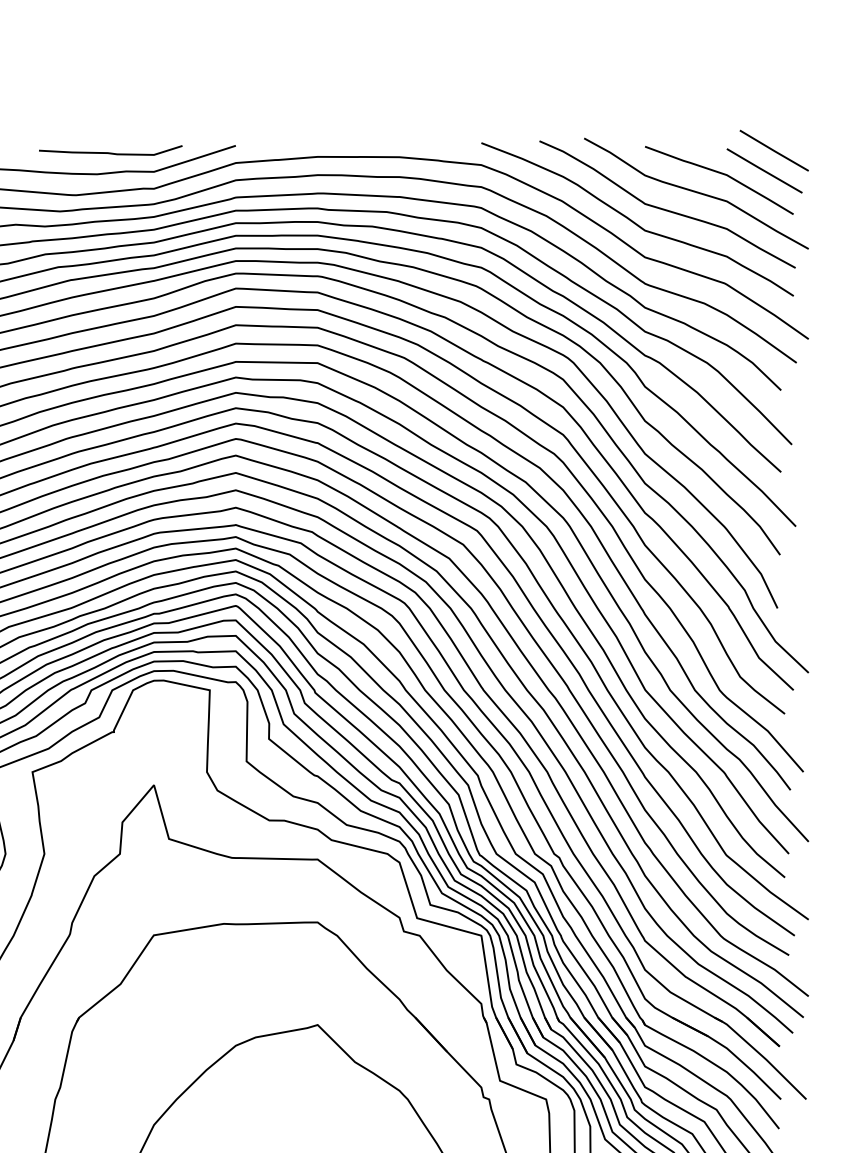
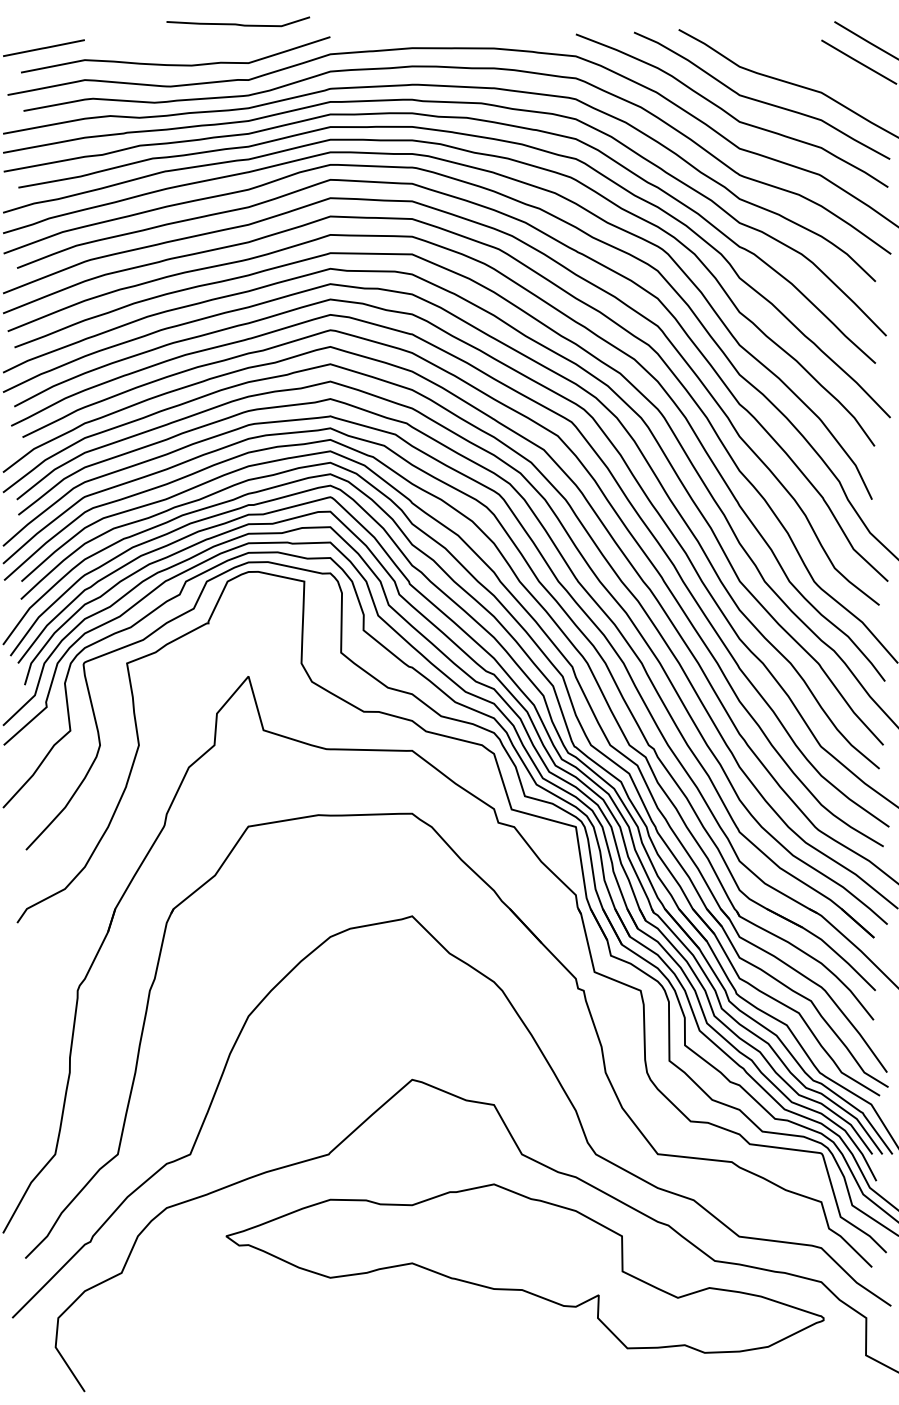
curve: (110, 152) -> (238, 23), moved
curve: (720, 174) -> (815, 65), removed

